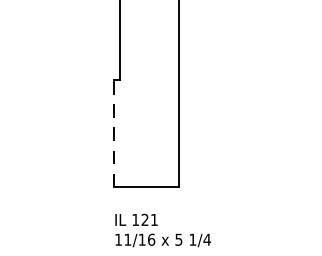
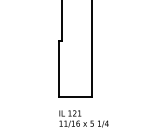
line: (113, 132) -> (58, 68), dashed -> solid

